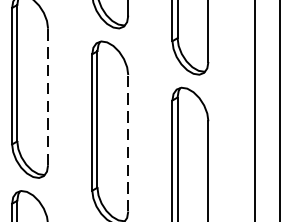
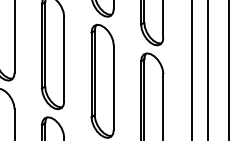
line: (48, 95) -> (64, 58), dashed -> solid
line: (127, 142) -> (113, 87), dashed -> solid

